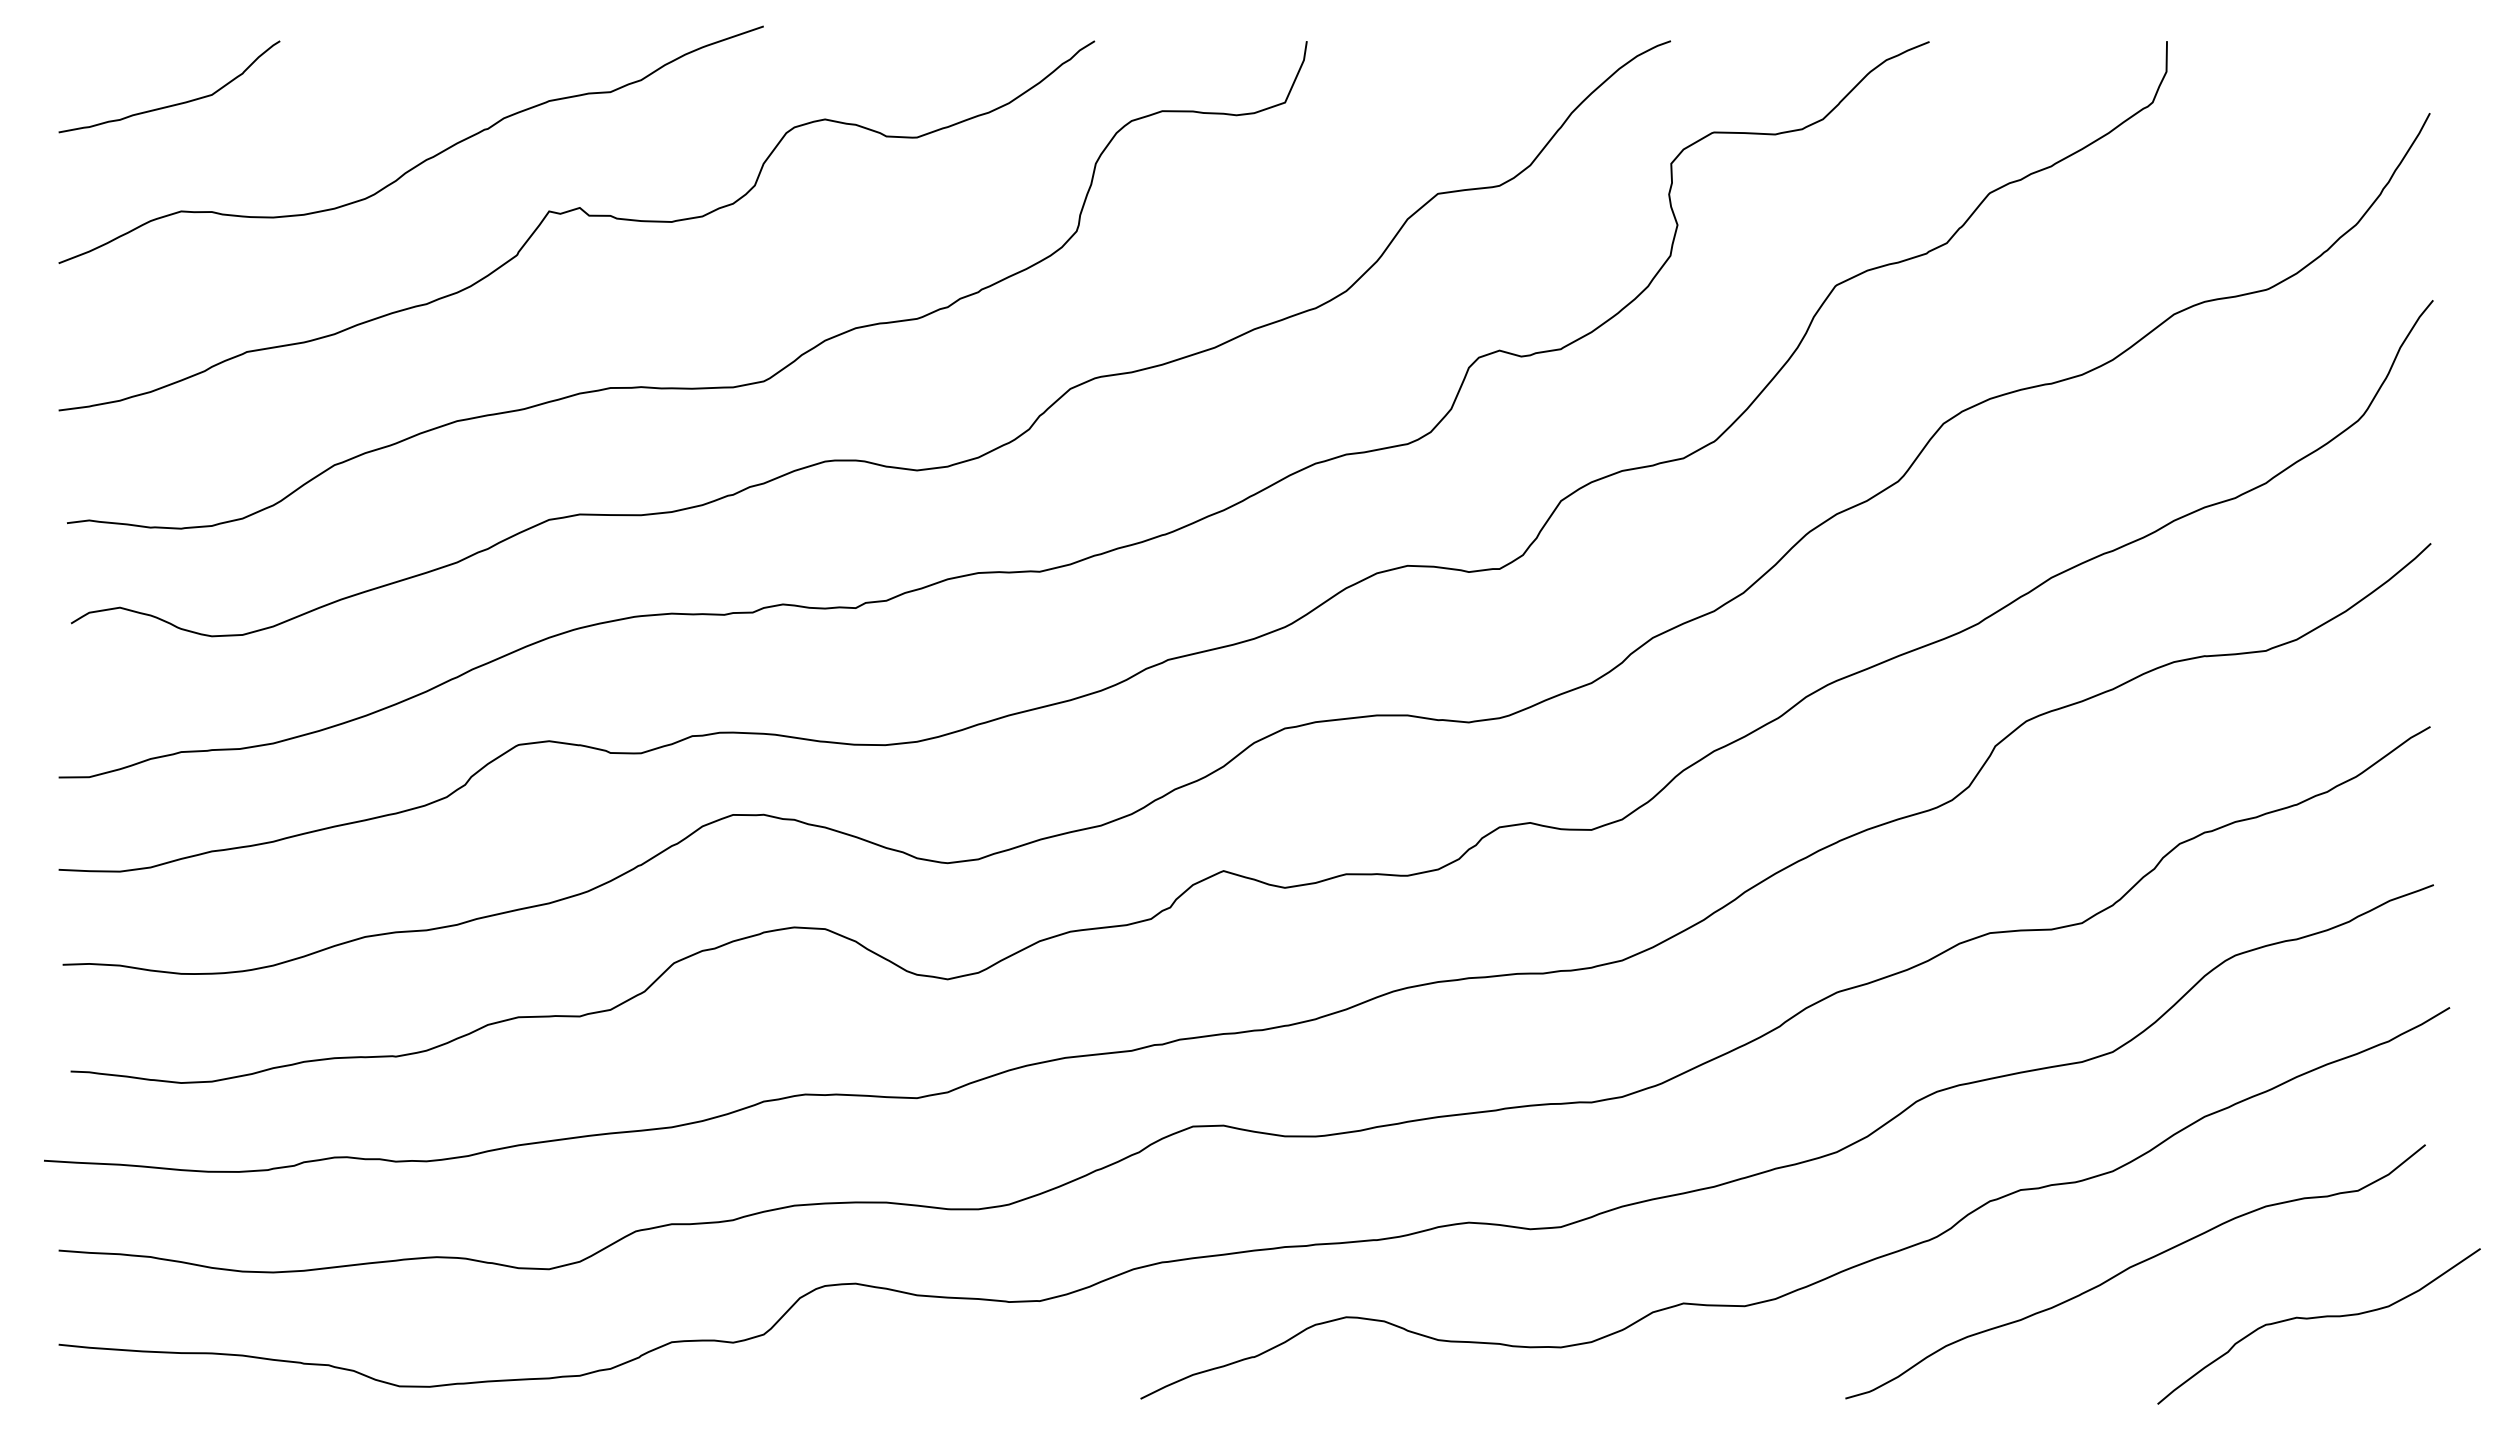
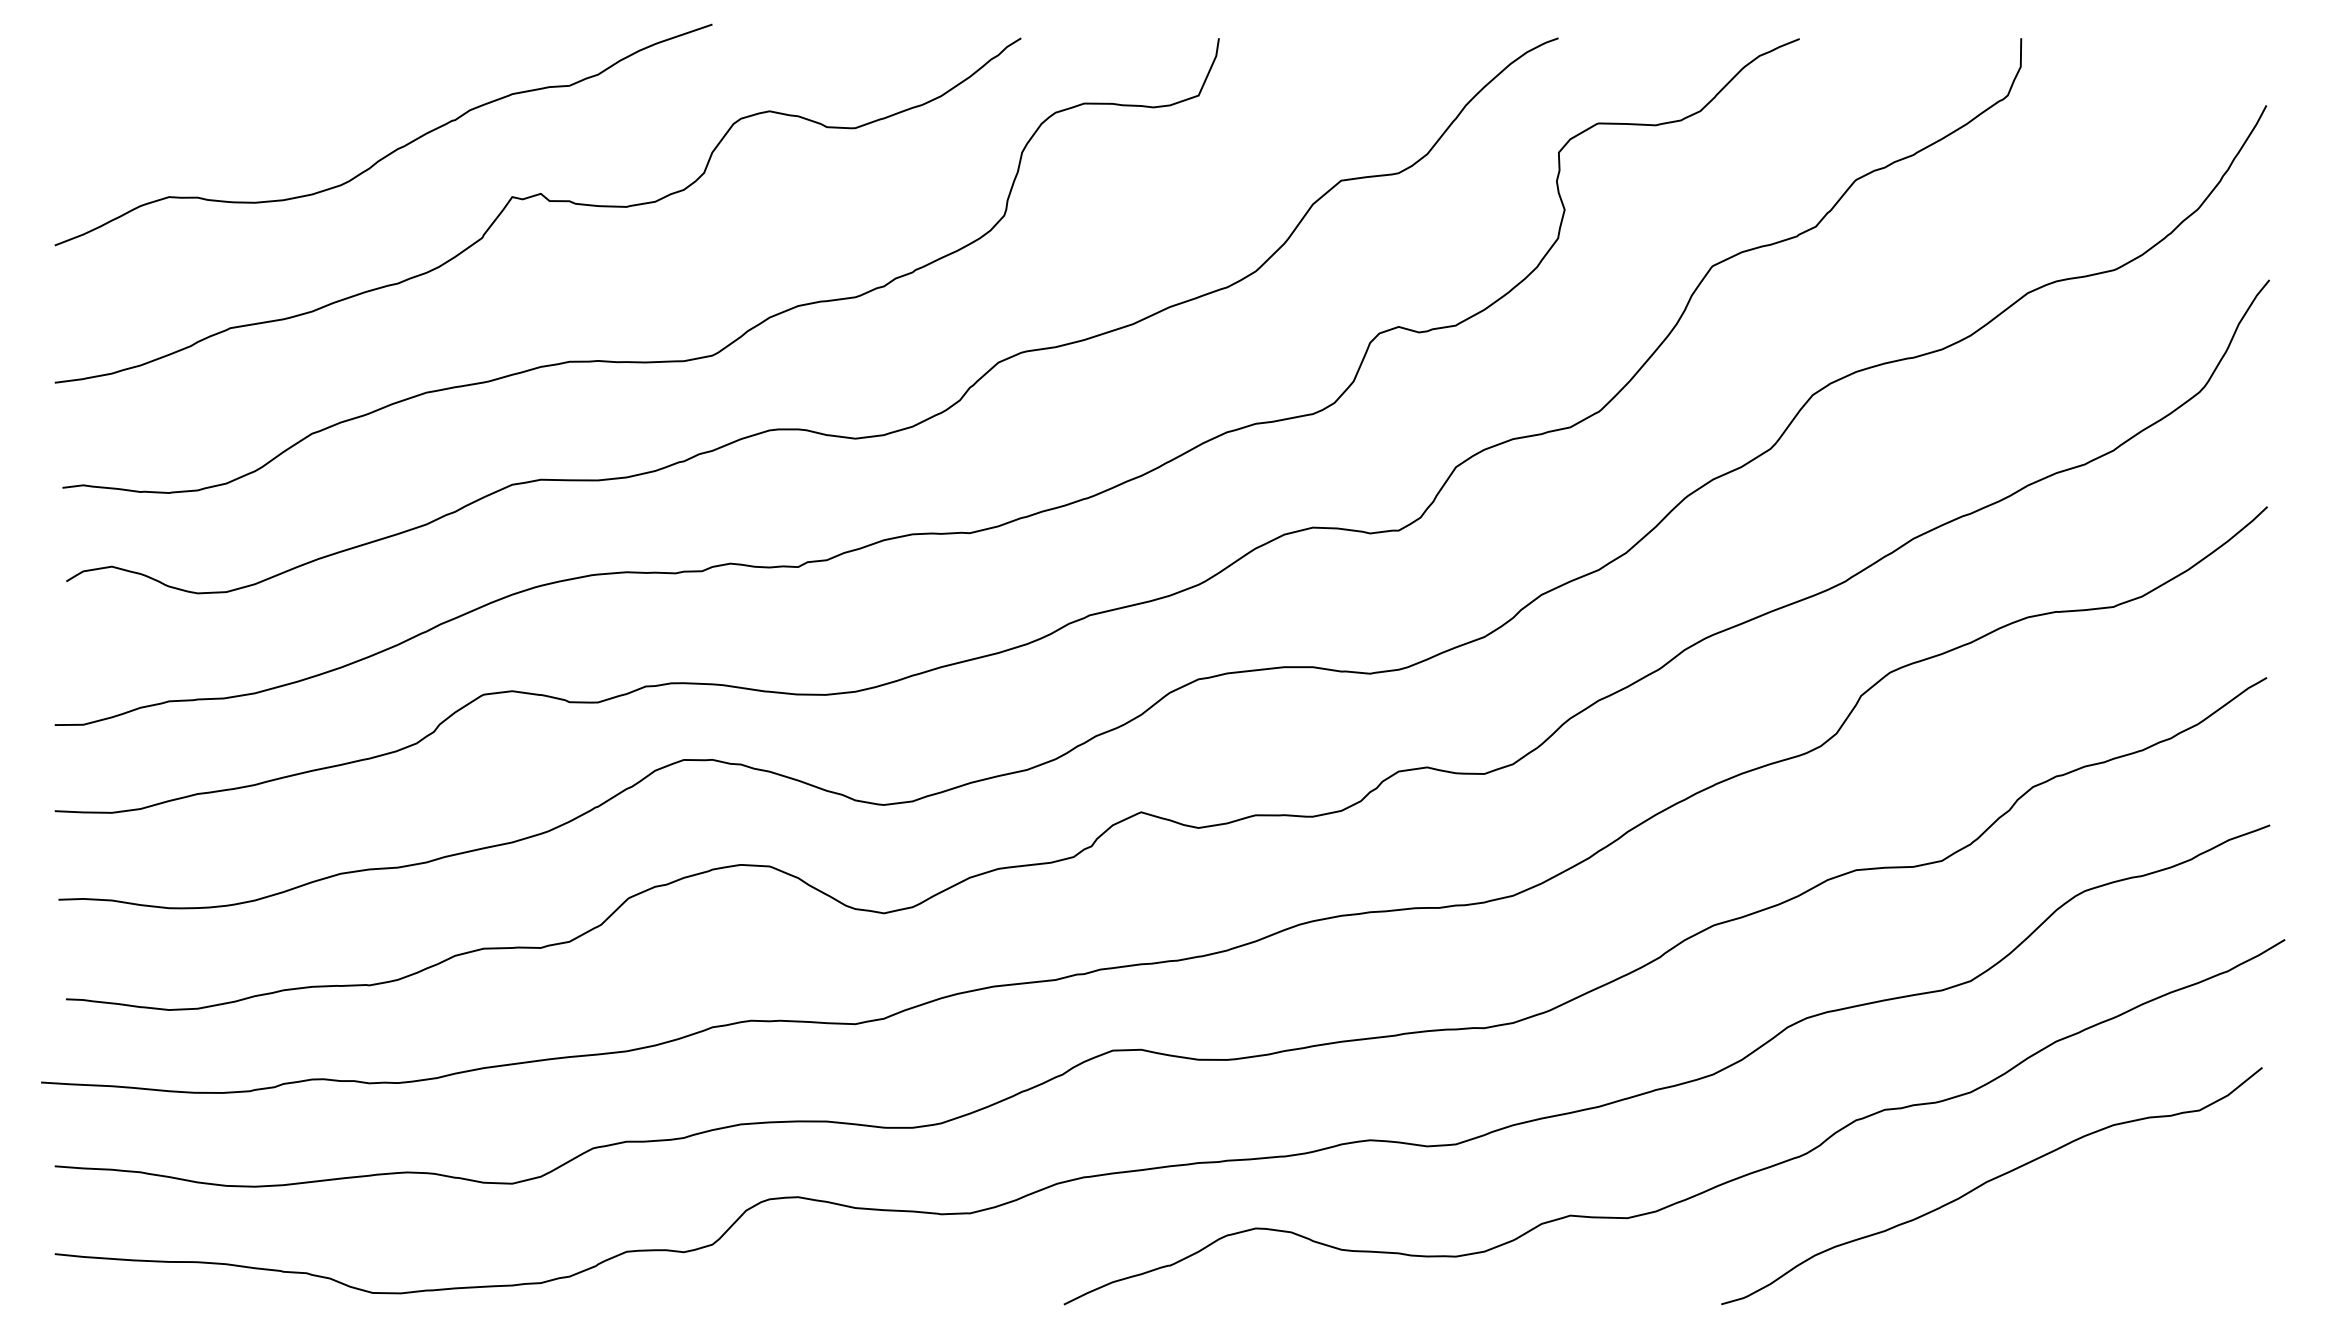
curve: (172, 104) -> (160, 97), removed
curve: (2318, 1318) -> (2162, 1229), removed

